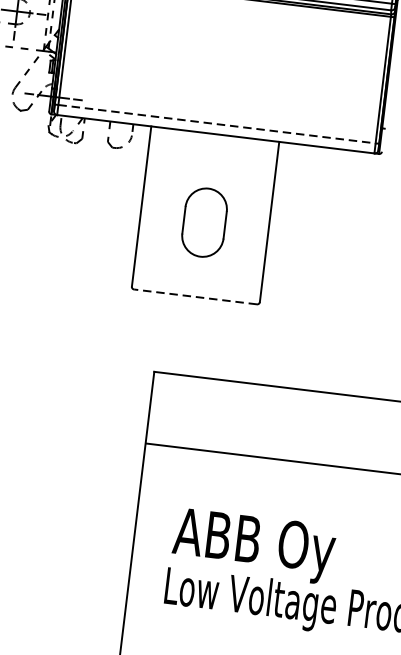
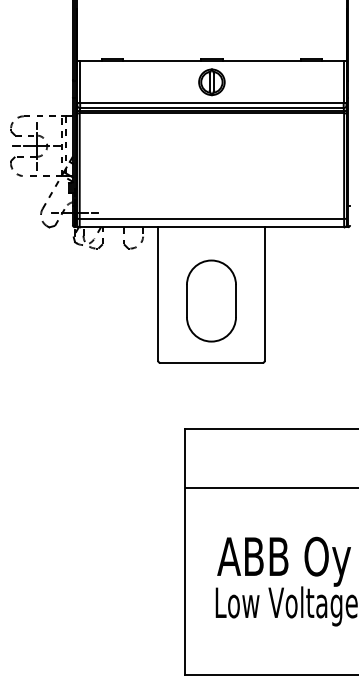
line: (217, 123) -> (212, 218), dashed -> solid
part: (204, 222) -> (211, 300), size x1.43
line: (194, 296) -> (210, 362), dashed -> solid

